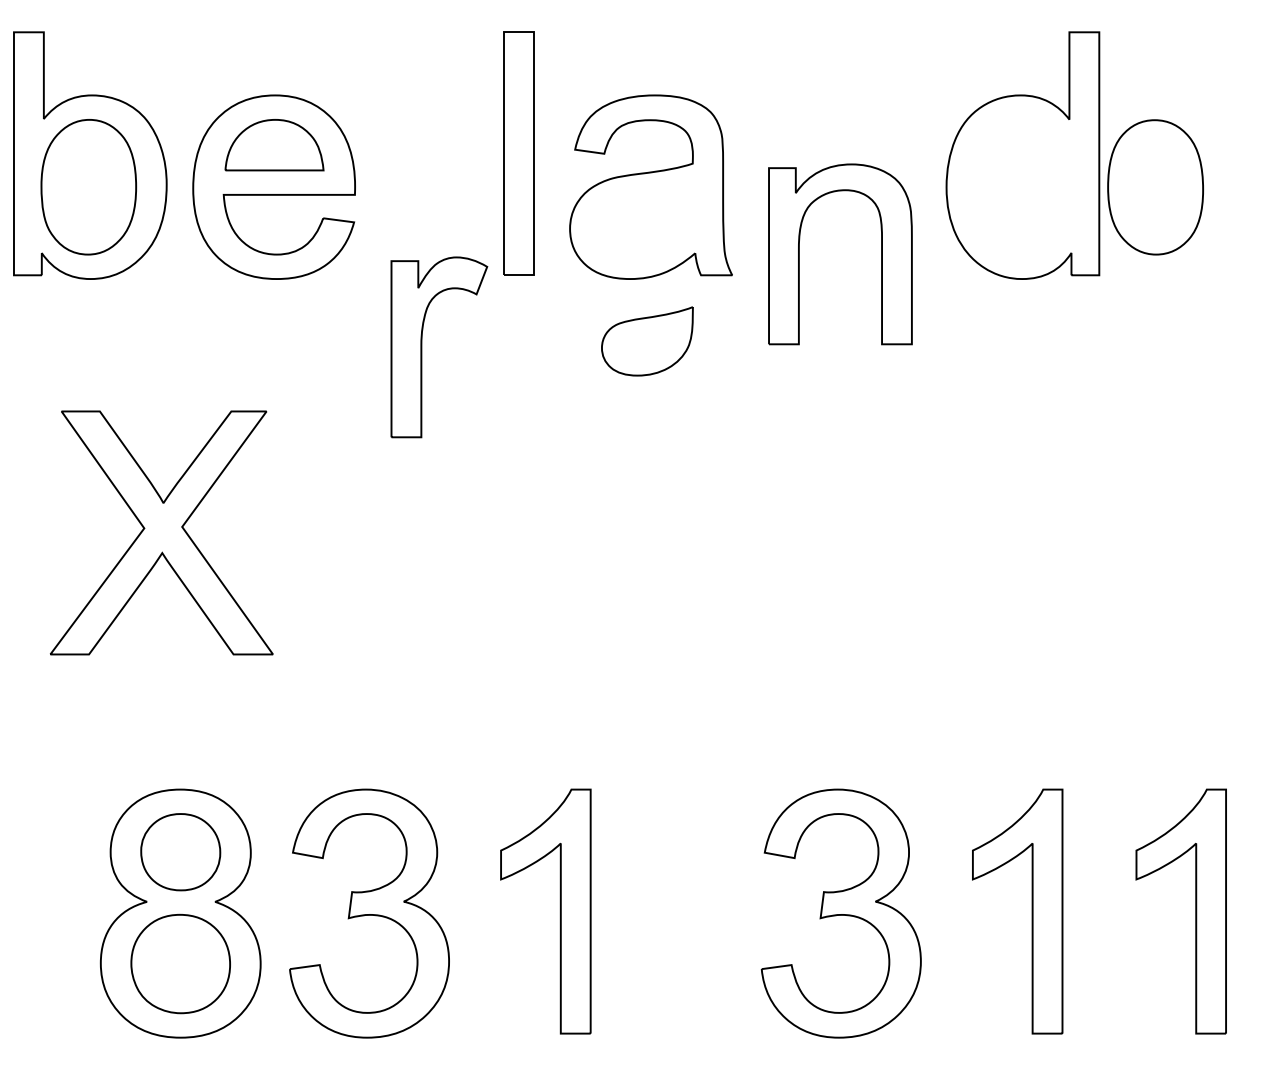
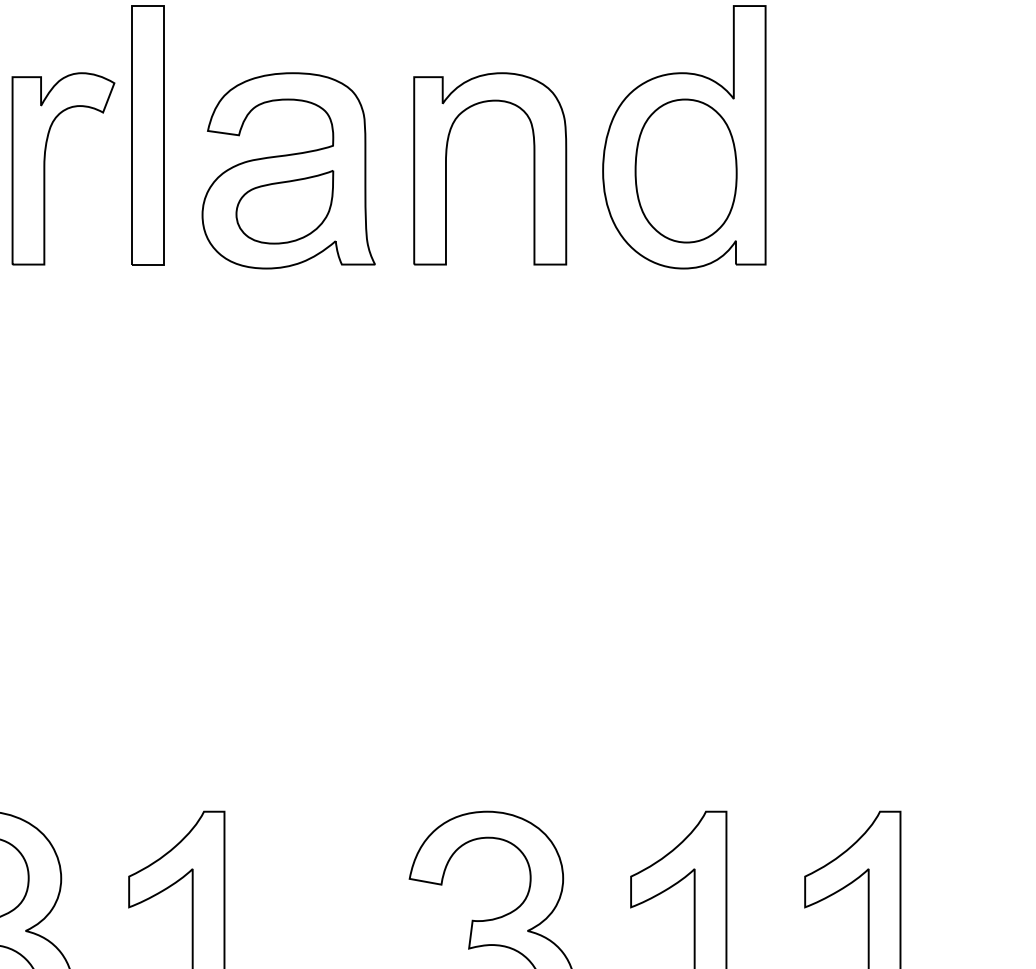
part: (1155, 187) -> (686, 171), moved
part: (799, 254) -> (446, 169), moved
part: (647, 341) -> (284, 207), moved
part: (422, 347) -> (45, 169), moved

